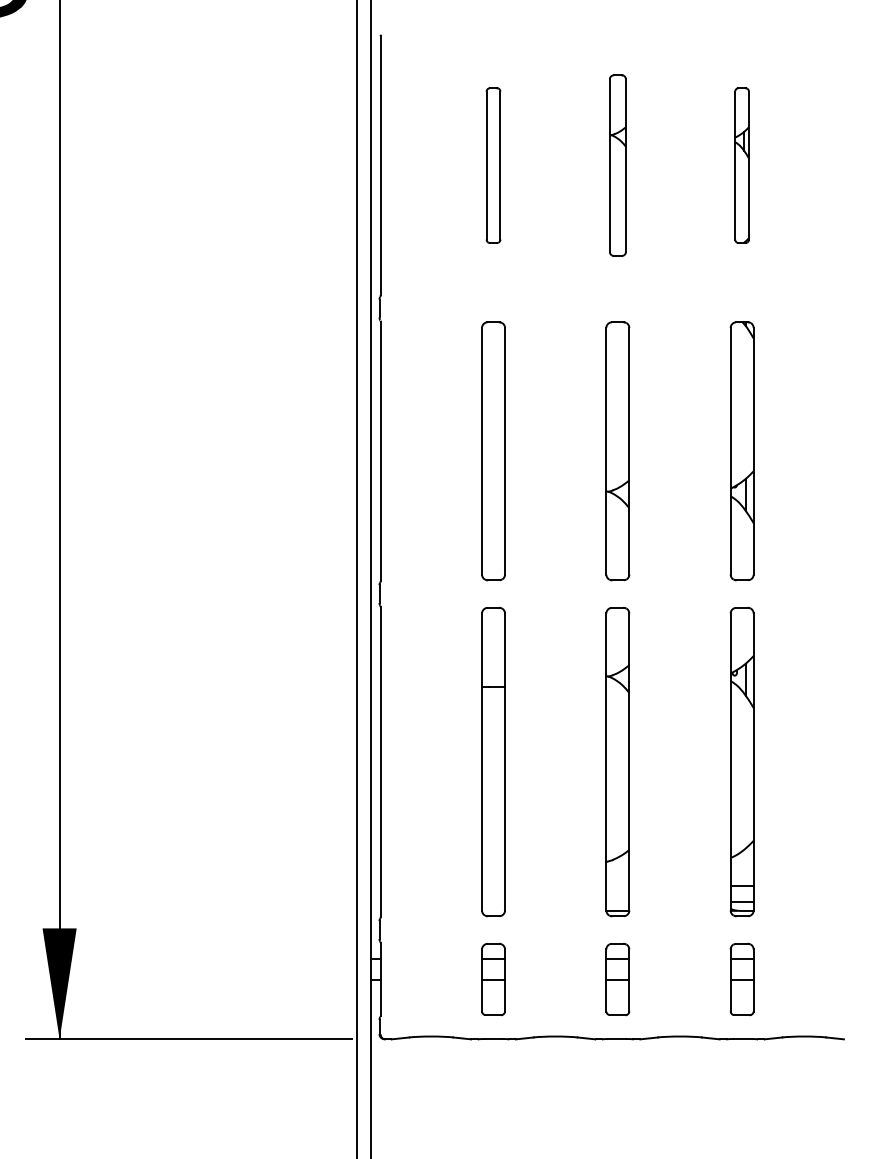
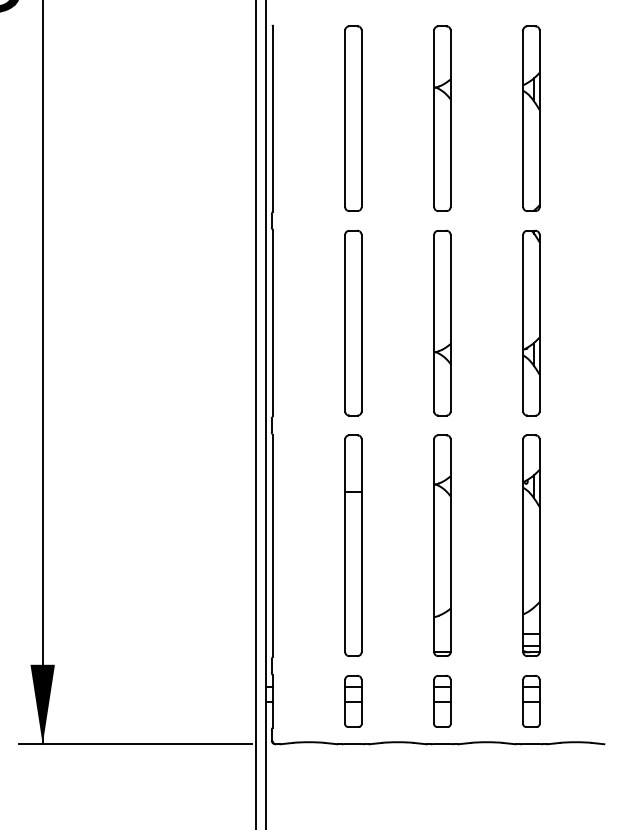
part: (493, 165) -> (353, 118), size x1.67
part: (617, 165) -> (442, 118), size x1.43
part: (741, 165) -> (530, 118), size x1.67

